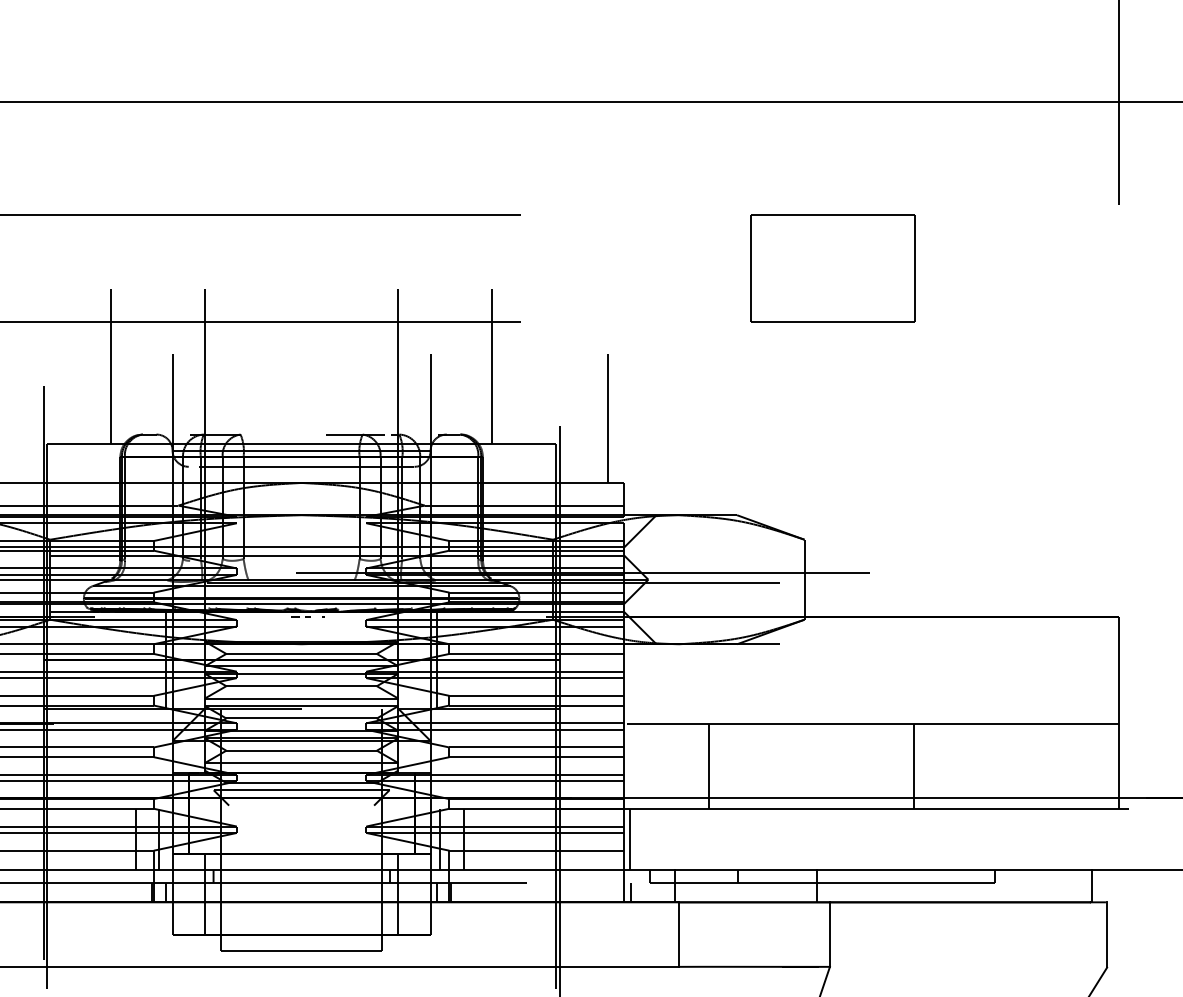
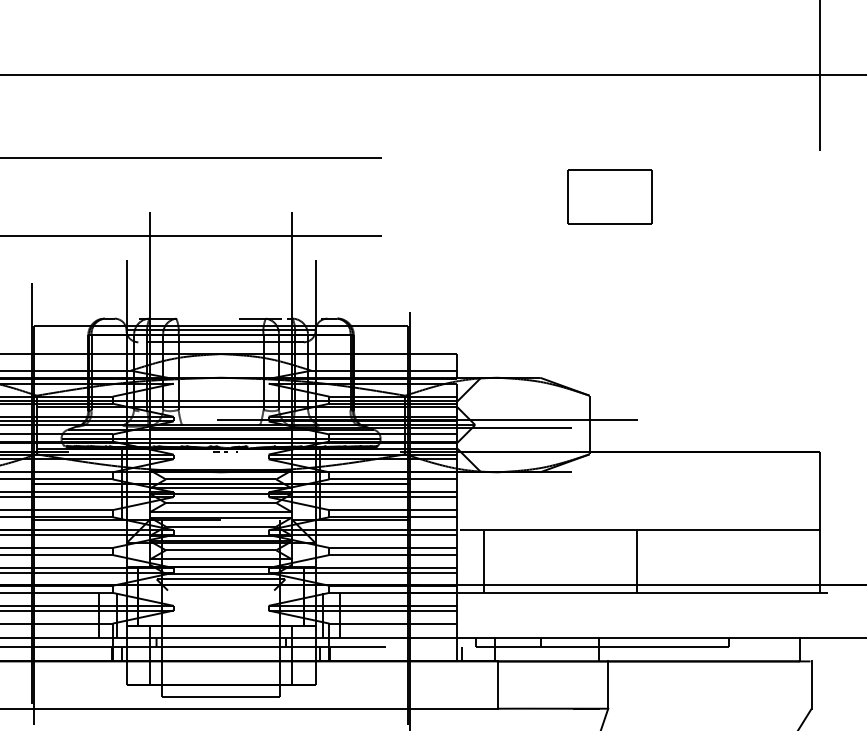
part: (832, 268) -> (610, 196), size x0.7
line: (111, 366) -> (81, 268), removed
line: (491, 366) -> (360, 268), removed
line: (608, 417) -> (445, 306), removed
line: (709, 765) -> (484, 561), moved
line: (914, 765) -> (637, 561), moved
line: (629, 839) -> (461, 615), removed

